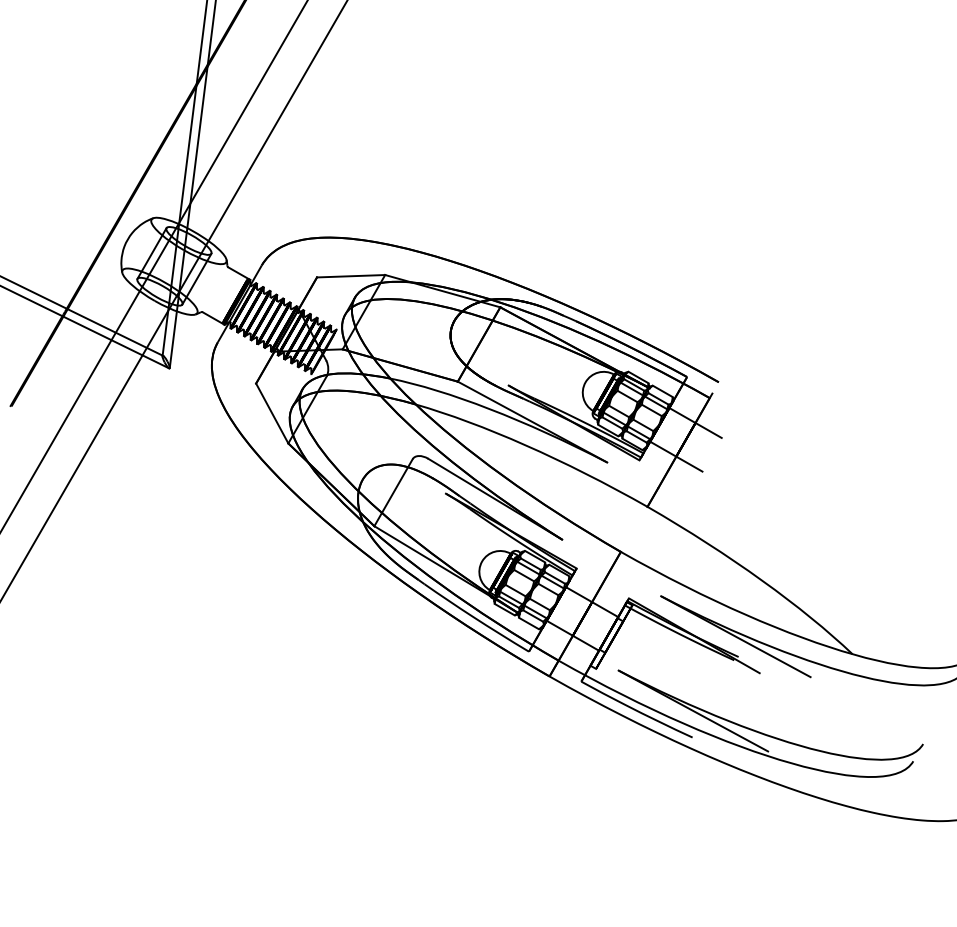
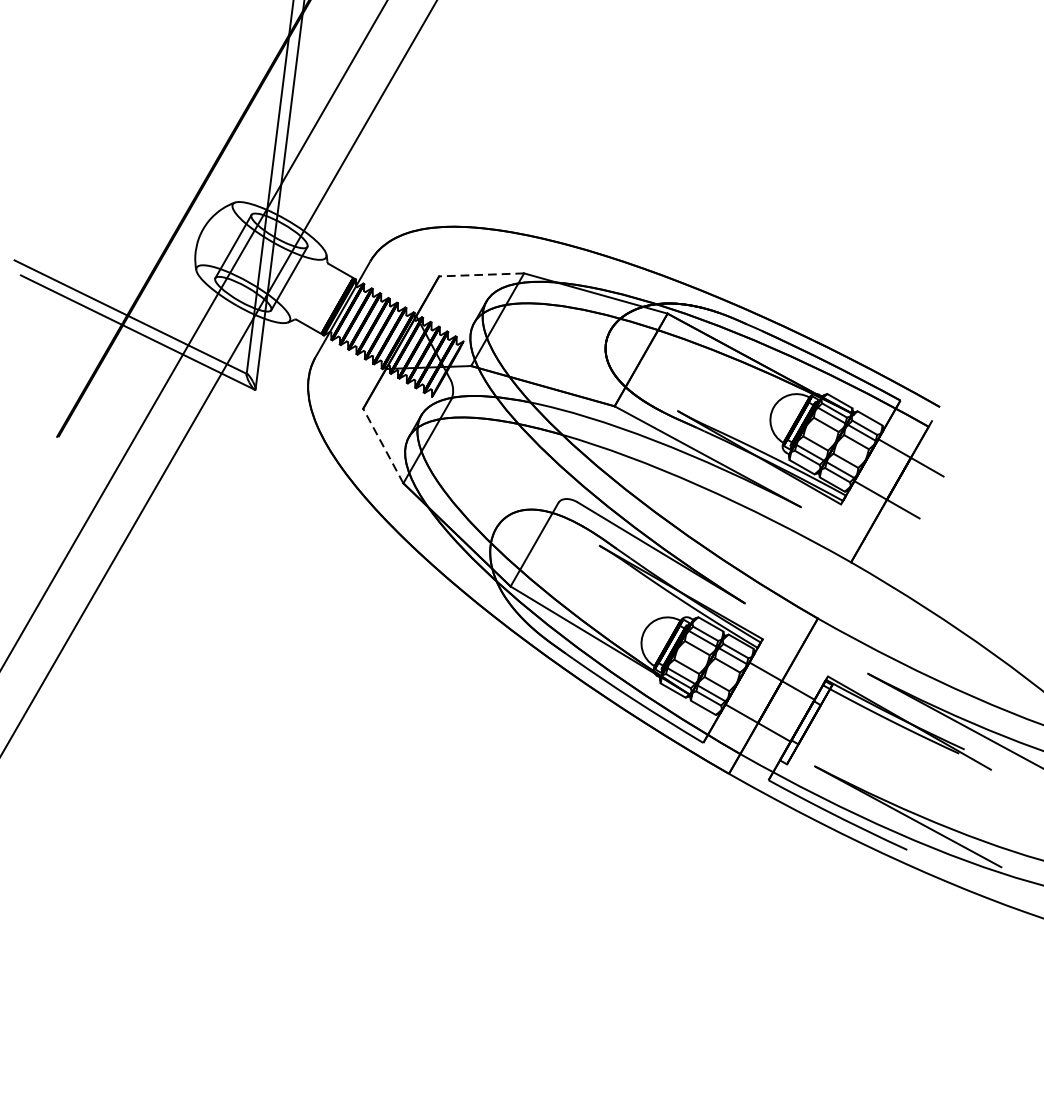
line: (350, 276) -> (480, 275), solid -> dashed
line: (272, 413) -> (383, 446), solid -> dashed

